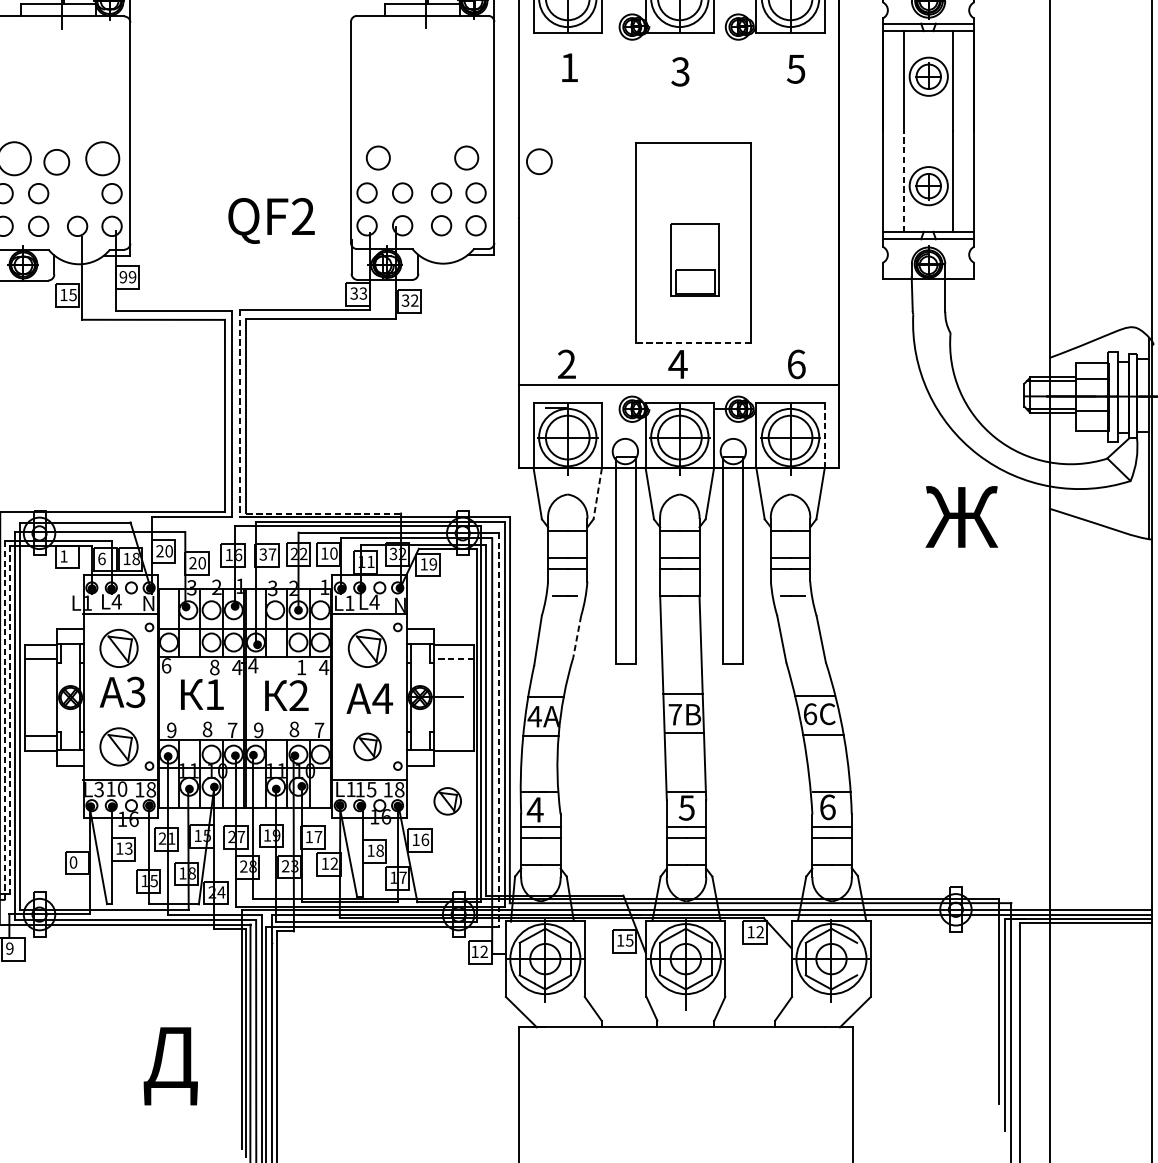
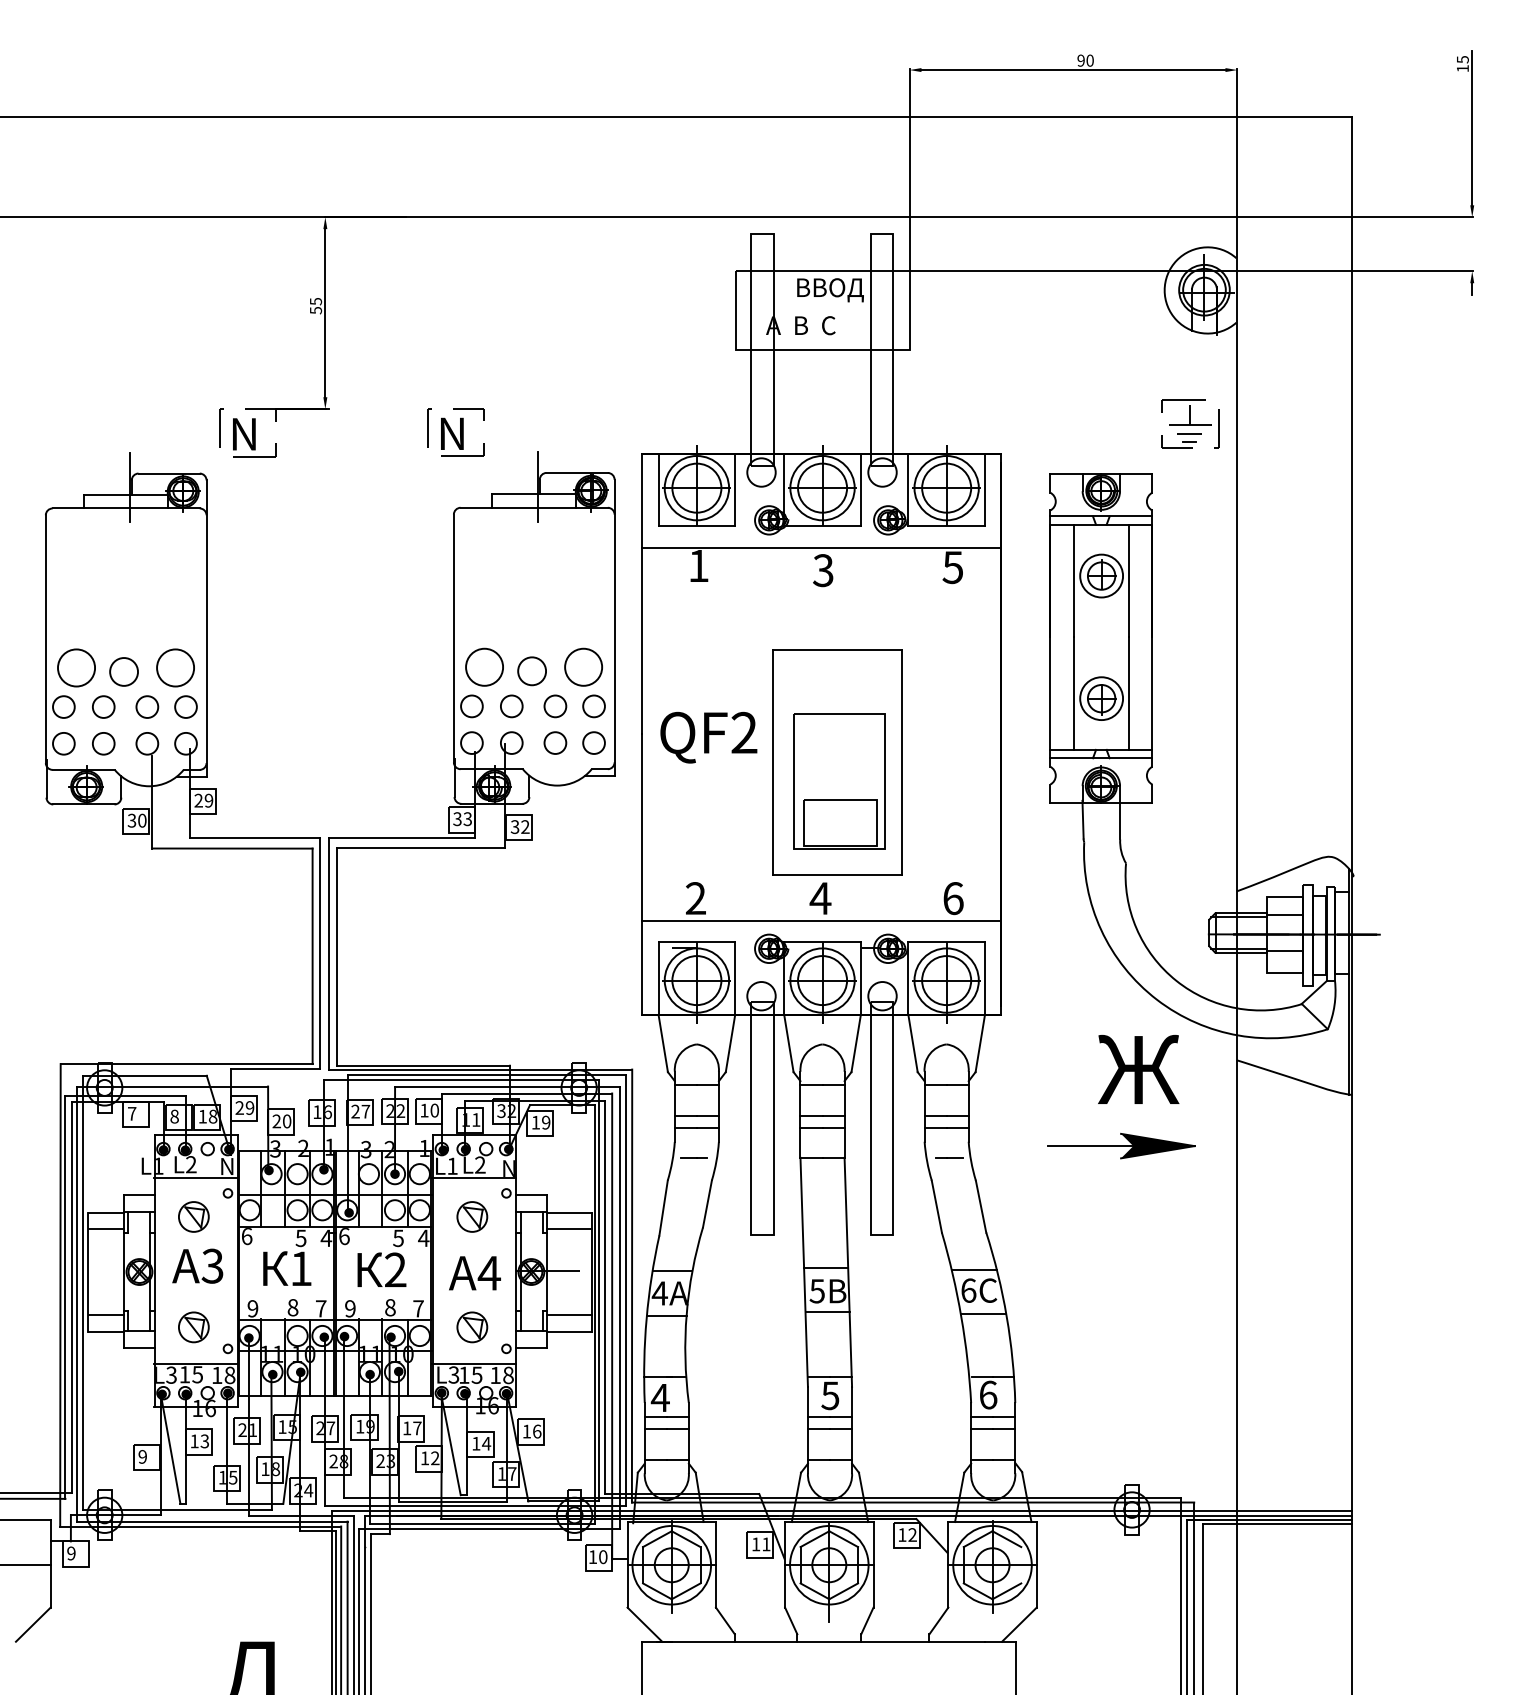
line: (678, 51) -> (820, 547), added
circle: (378, 157) -> (484, 666), size x1.43
circle: (466, 157) -> (583, 666), size x1.43
circle: (538, 161) -> (531, 671), moved
line: (904, 181) -> (1074, 693), dashed -> solid
circle: (77, 193) -> (147, 706), added
text: (271, 220) -> (708, 737), moved
part: (694, 260) -> (839, 781), size x1.67
text: (123, 276) -> (198, 800), 99 -> 29
text: (67, 294) -> (136, 820), 15 -> 30
line: (693, 343) -> (837, 875), dashed -> solid
line: (240, 413) -> (329, 953), dashed -> solid
line: (824, 436) -> (984, 979), dashed -> solid
line: (597, 493) -> (730, 1043), dashed -> solid
line: (323, 513) -> (423, 1065), dashed -> solid
text: (168, 550) -> (249, 1107), 20 -> 29
text: (263, 554) -> (355, 1111), 37 -> 27
text: (64, 556) -> (132, 1113), 1 -> 7
text: (101, 558) -> (174, 1116), 6 -> 8
part: (946, 584) -> (1121, 1145), added
text: (116, 601) -> (191, 1164), L4 -> L2
text: (374, 601) -> (480, 1164), L4 -> L2
line: (577, 637) -> (707, 1204), dashed -> solid
part: (118, 648) -> (193, 1216), size x0.71
part: (367, 648) -> (472, 1216), size x0.71
line: (453, 659) -> (568, 1229), dashed -> solid
text: (253, 665) -> (344, 1236), 4 -> 6
text: (214, 666) -> (300, 1237), 8 -> 5
text: (301, 667) -> (398, 1238), 1 -> 5
text: (674, 714) -> (816, 1291), 7 -> 5
line: (9, 720) -> (71, 1297), dashed -> solid
line: (4, 721) -> (65, 1298), dashed -> solid
line: (498, 730) -> (619, 1308), dashed -> solid
line: (453, 736) -> (568, 1315), added
part: (118, 747) -> (193, 1327), size x0.71
text: (122, 788) -> (197, 1374), 10 -> 15
text: (350, 788) -> (453, 1374), L1 -> L3
part: (447, 801) -> (562, 1388), removed
text: (380, 850) -> (486, 1443), 18 -> 14
text: (73, 862) -> (142, 1456), 0 -> 9
text: (629, 940) -> (766, 1544), 15 -> 11
text: (484, 952) -> (603, 1557), 12 -> 10

